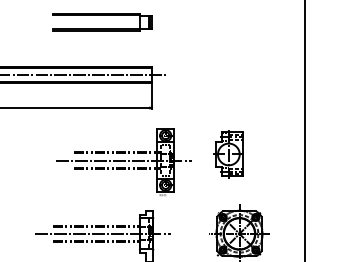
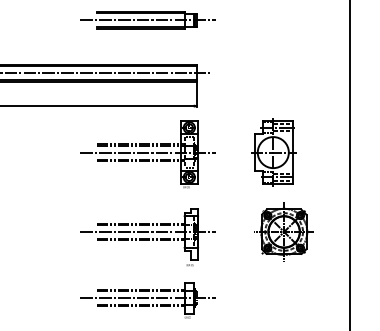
line: (102, 22) -> (147, 20), added
part: (228, 154) -> (273, 152), size x1.43
part: (123, 162) -> (147, 154), moved

